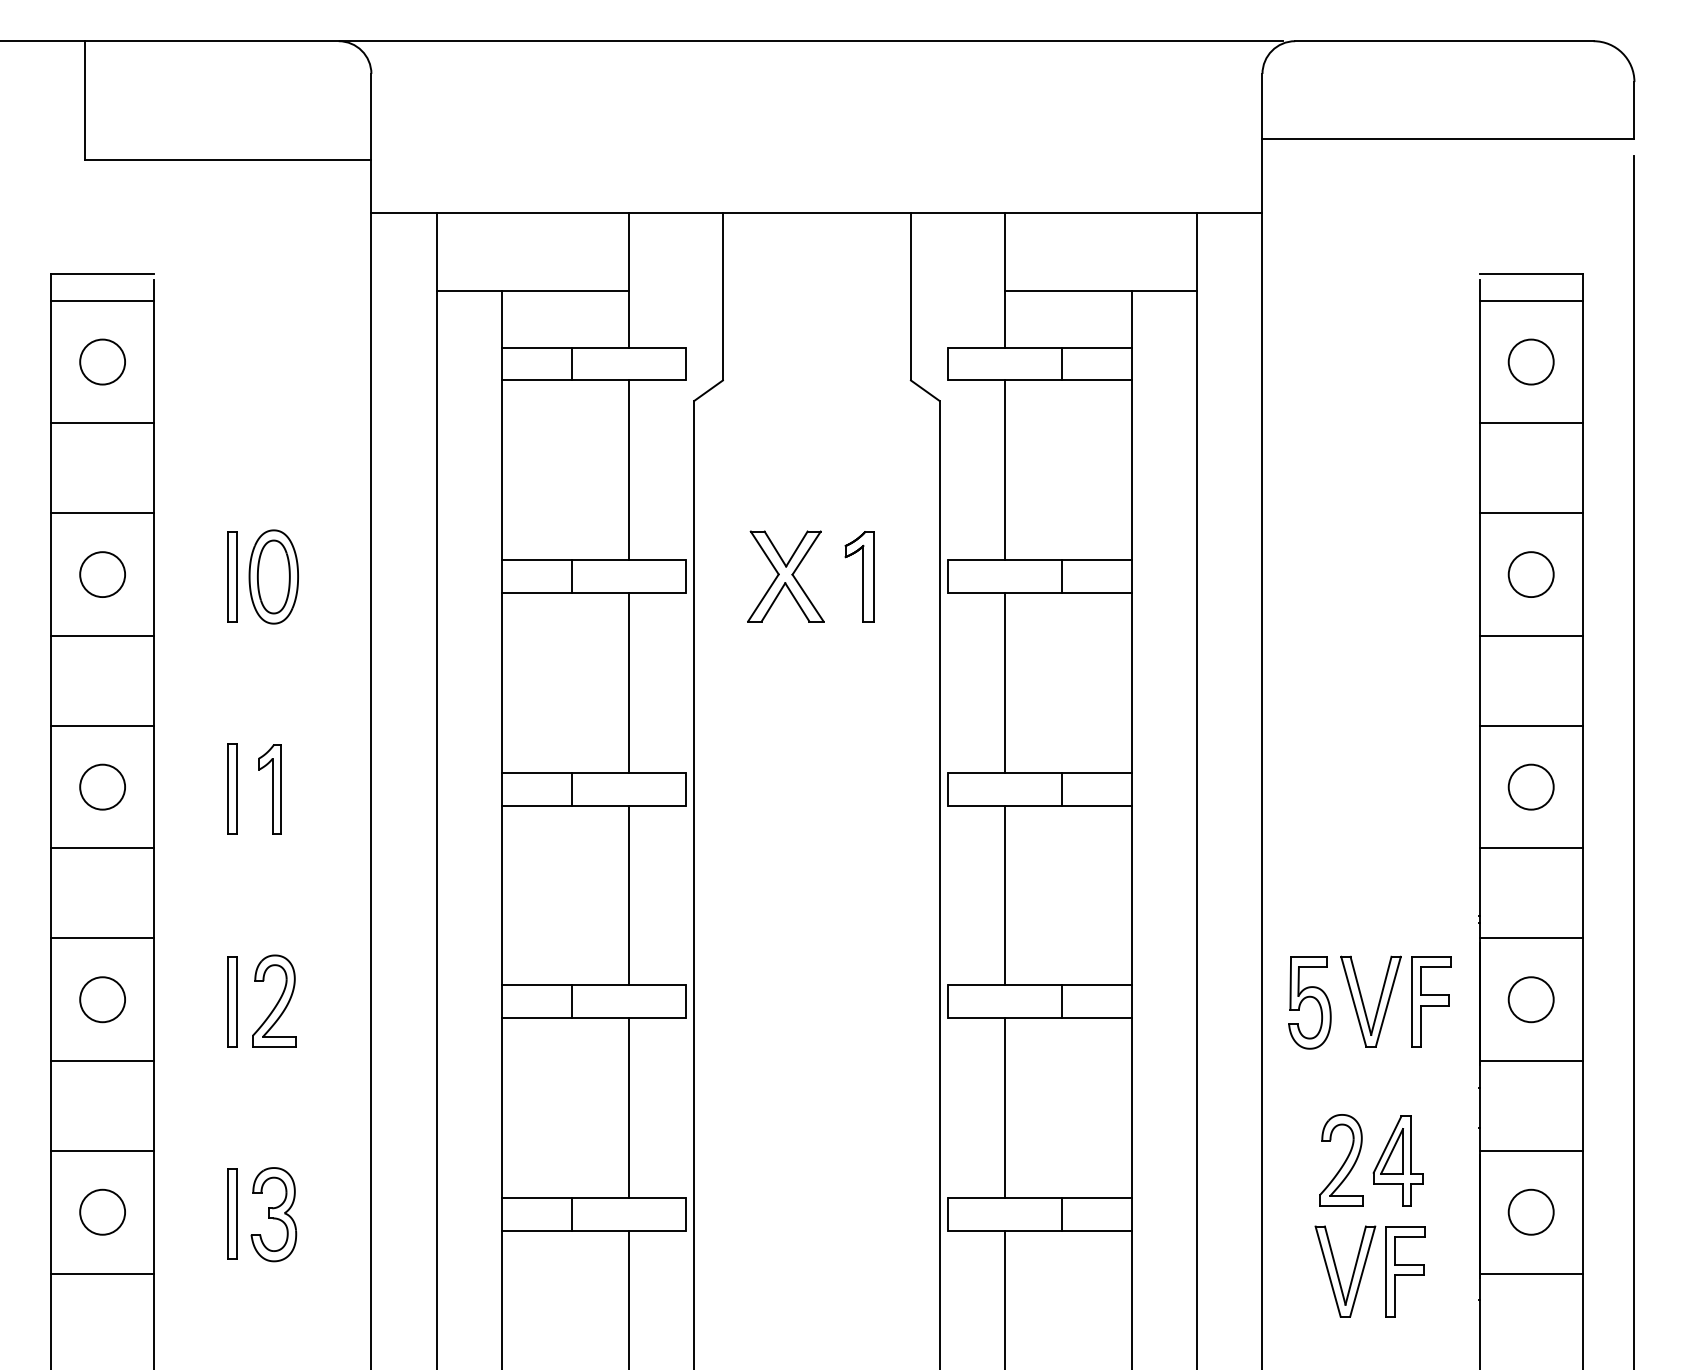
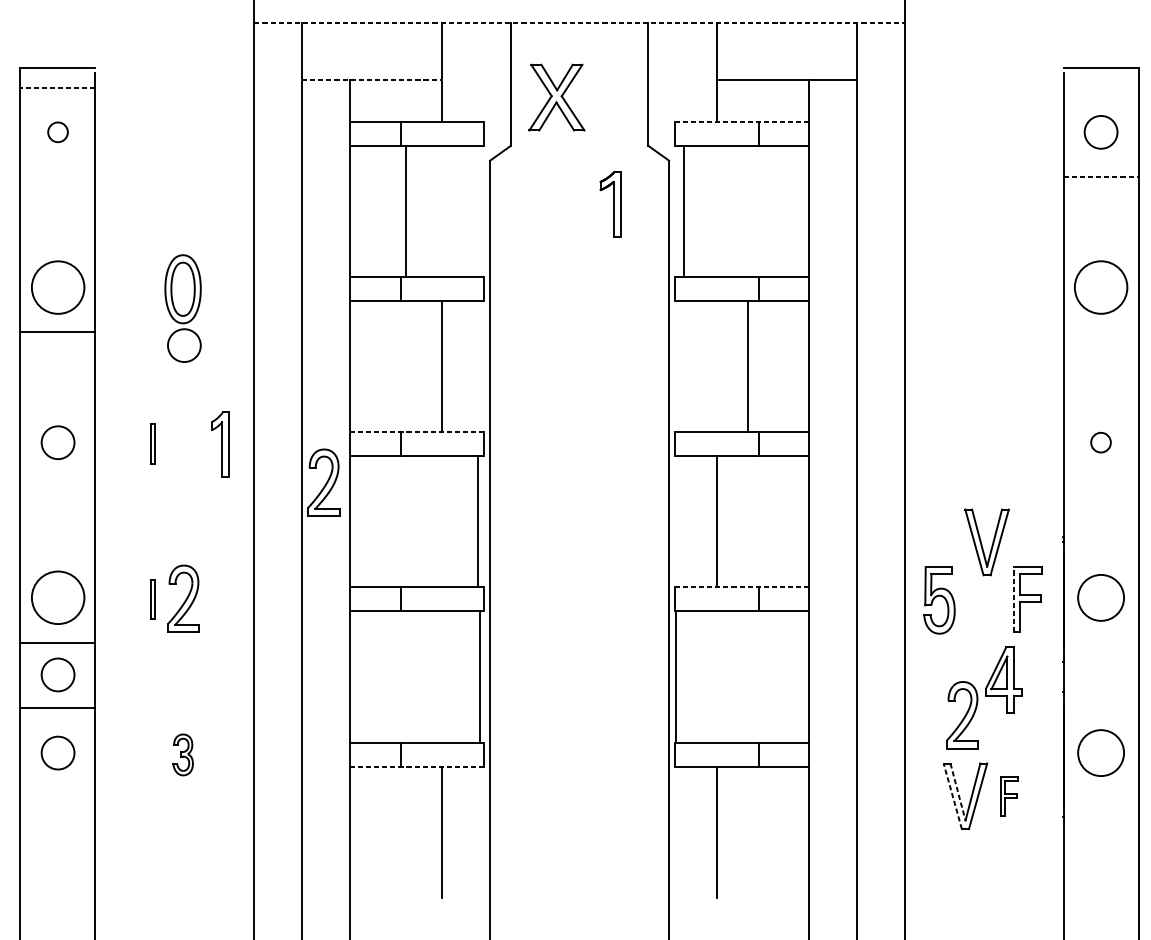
line: (816, 212) -> (579, 23), solid -> dashed
line: (533, 290) -> (372, 80), solid -> dashed
line: (102, 300) -> (57, 87), solid -> dashed
line: (1531, 300) -> (1101, 87), removed
line: (1039, 347) -> (742, 121), solid -> dashed
circle: (102, 361) -> (57, 131), size x0.6
line: (102, 423) -> (57, 177), removed
line: (1531, 423) -> (1101, 177), solid -> dashed
line: (628, 470) -> (405, 211), moved
line: (1004, 470) -> (683, 211), moved
line: (102, 513) -> (57, 242), removed
line: (1531, 513) -> (1101, 242), removed
circle: (102, 574) -> (57, 287), size x1.6
circle: (1530, 574) -> (1100, 287), size x1.6
part: (232, 576) -> (152, 288), removed
part: (785, 576) -> (556, 97), moved
part: (859, 576) -> (610, 204), moved
line: (1531, 635) -> (1101, 331), removed
circle: (275, 653) -> (184, 345), added
line: (1004, 682) -> (747, 366), moved
line: (102, 725) -> (57, 397), removed
line: (1531, 725) -> (1101, 397), removed
line: (593, 772) -> (416, 432), solid -> dashed
circle: (1530, 786) -> (1100, 442), size x0.6
part: (232, 788) -> (152, 443), size x0.6
part: (269, 789) -> (220, 444), moved
part: (466, 841) -> (323, 482), added
line: (102, 848) -> (57, 487), removed
line: (1531, 848) -> (1101, 487), removed
line: (628, 895) -> (477, 521), moved
line: (102, 938) -> (57, 553), removed
line: (1531, 938) -> (1101, 553), removed
line: (1039, 985) -> (742, 587), solid -> dashed
circle: (102, 999) -> (57, 597), size x1.6
circle: (1530, 999) -> (1100, 597), size x1.4
part: (232, 1001) -> (152, 599), size x0.6
line: (1412, 1001) -> (1014, 599), solid -> dashed
part: (1364, 1004) -> (982, 544), moved
line: (1531, 1061) -> (1101, 643), removed
circle: (102, 1104) -> (57, 674), added
line: (628, 1107) -> (479, 676), moved
line: (1004, 1107) -> (675, 676), moved
line: (1531, 1150) -> (1101, 707), removed
part: (1397, 1160) -> (1003, 679), moved
circle: (1530, 1211) -> (1100, 752), size x1.4
part: (232, 1213) -> (152, 753), removed
part: (273, 1214) -> (182, 754), size x0.6
line: (593, 1230) -> (416, 766), solid -> dashed
line: (1335, 1266) -> (958, 792), solid -> dashed
line: (1328, 1271) -> (953, 796), solid -> dashed
part: (1405, 1271) -> (1009, 796), size x0.6
line: (102, 1273) -> (57, 797), removed
line: (1531, 1273) -> (1101, 797), removed

